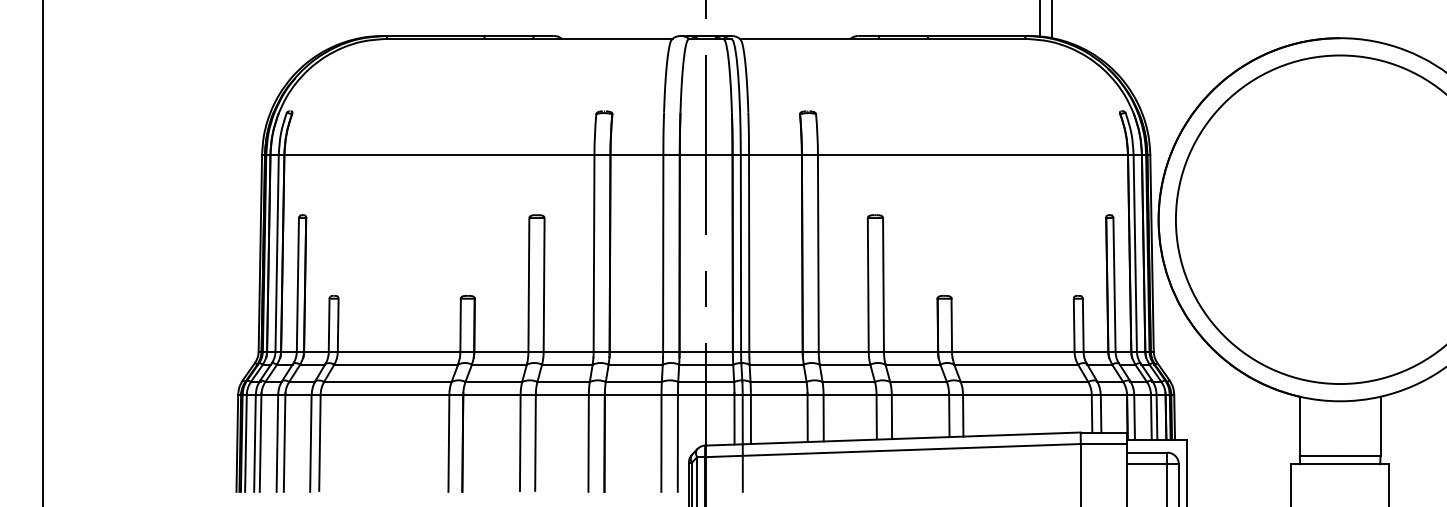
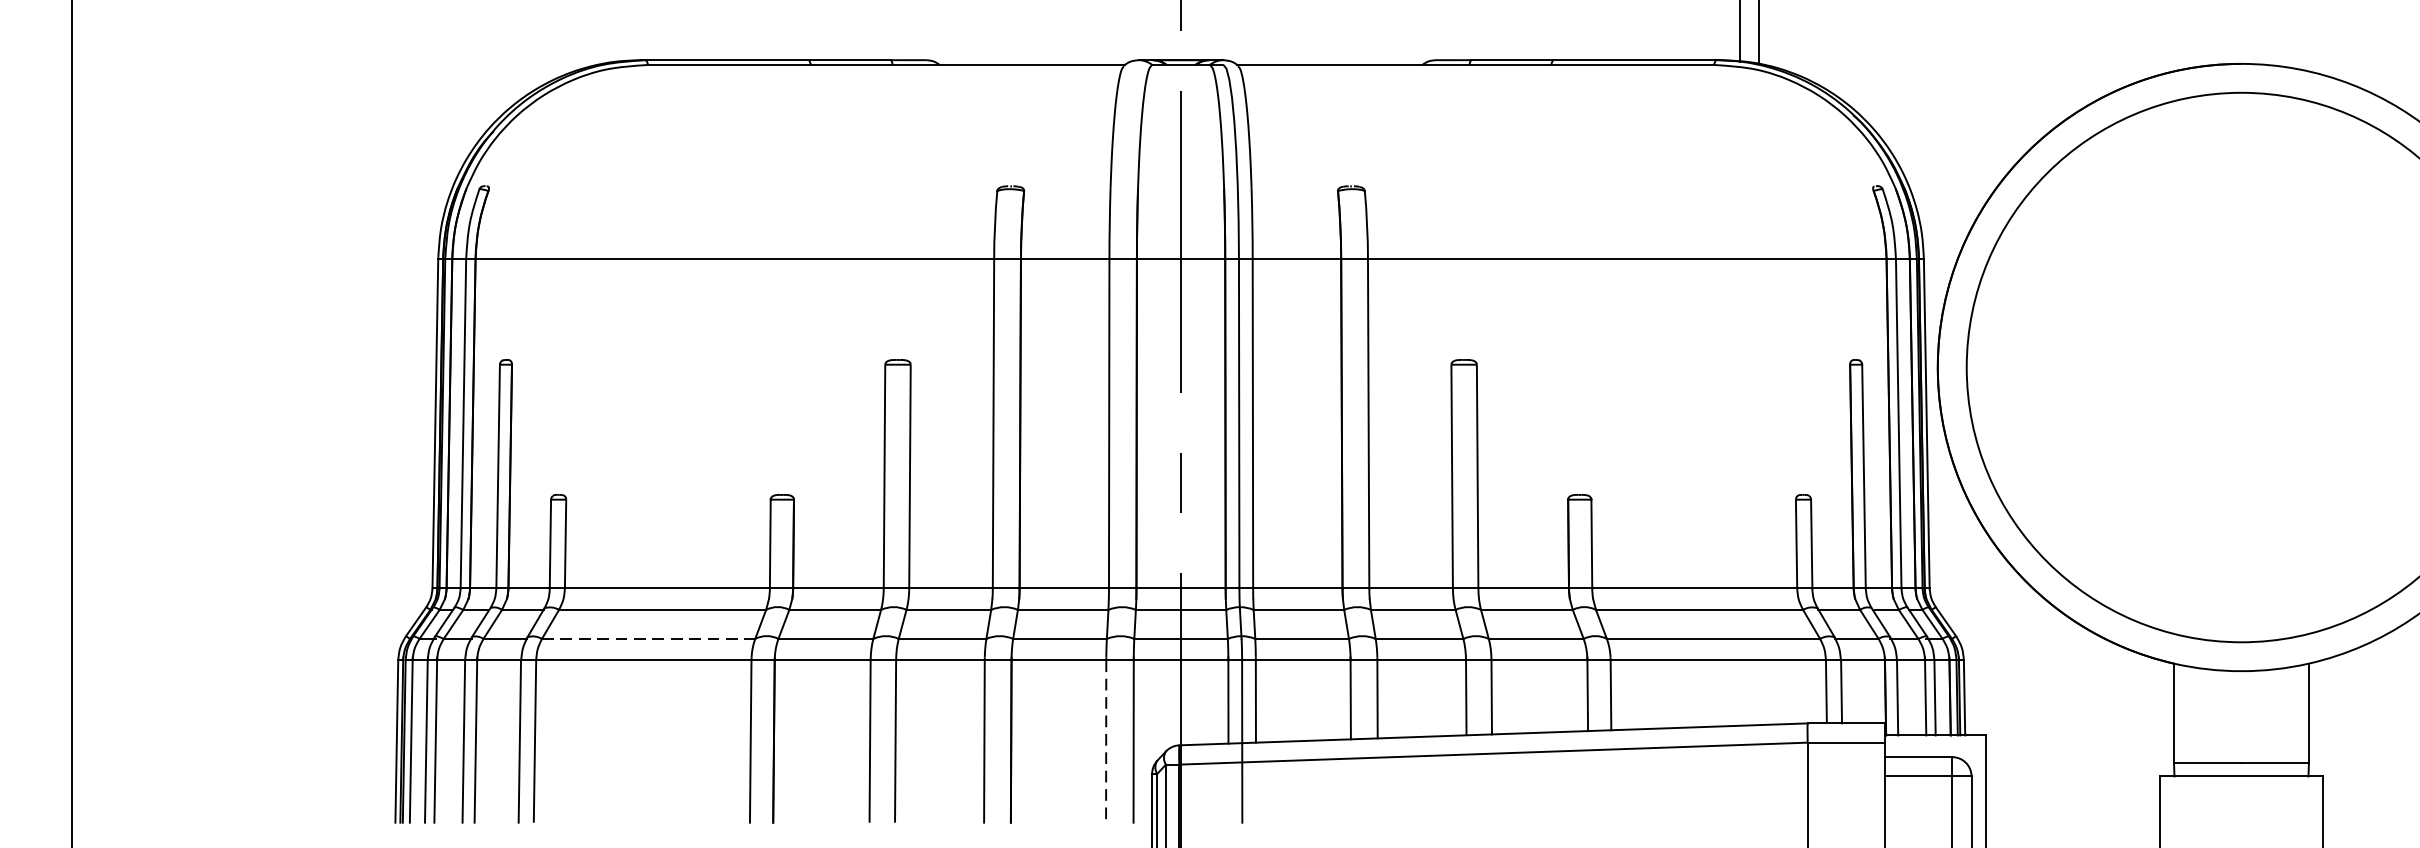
line: (387, 381) -> (648, 638), solid -> dashed
line: (661, 443) -> (1106, 741), solid -> dashed

